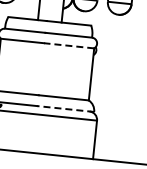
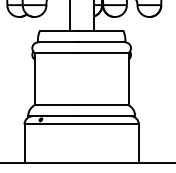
line: (68, 45) -> (102, 52), dashed -> solid
line: (65, 109) -> (106, 116), dashed -> solid

